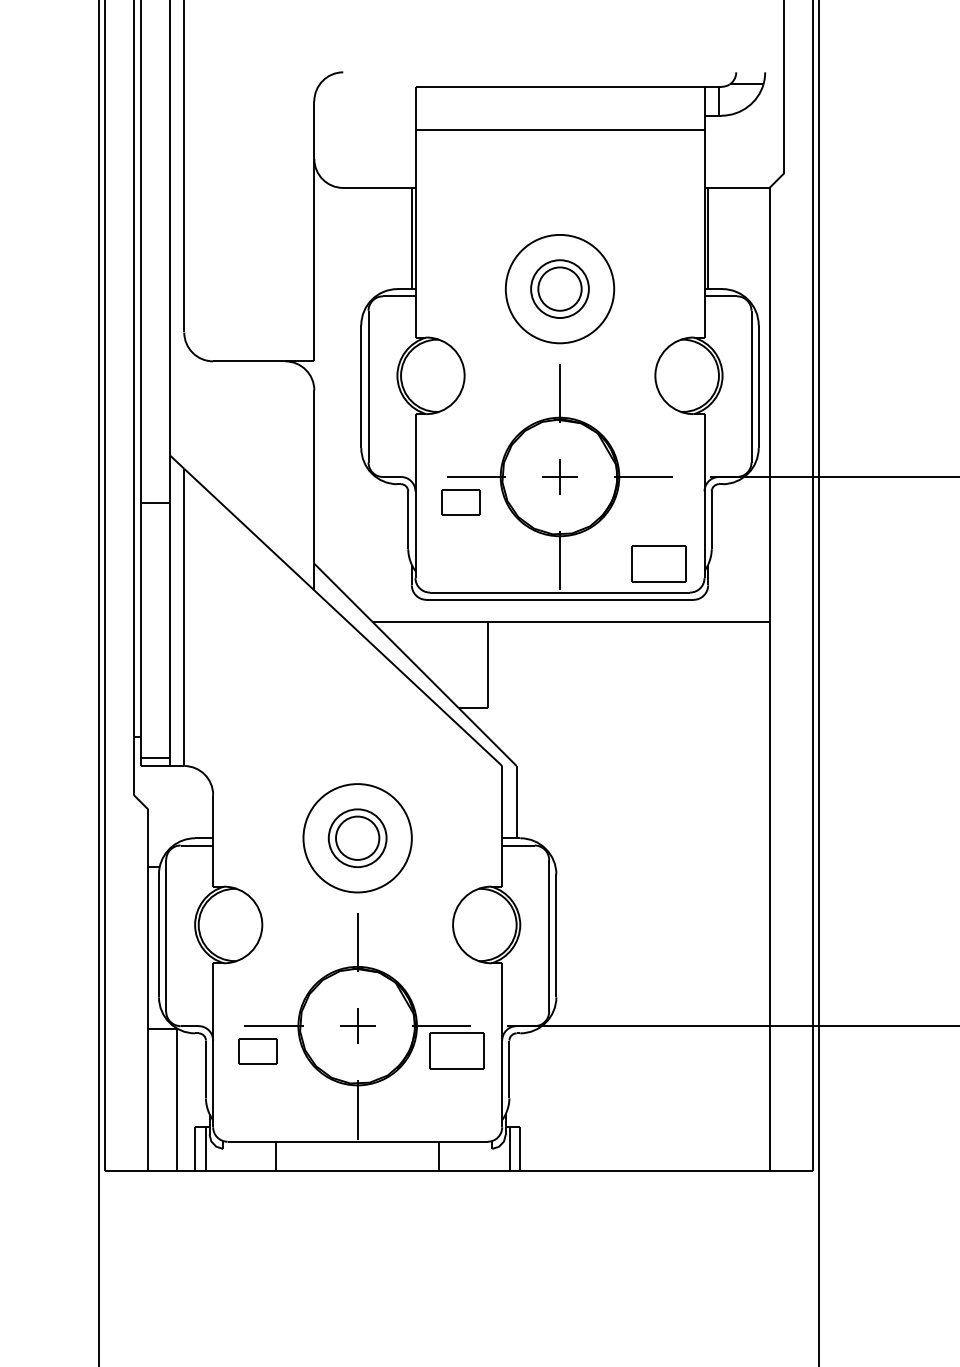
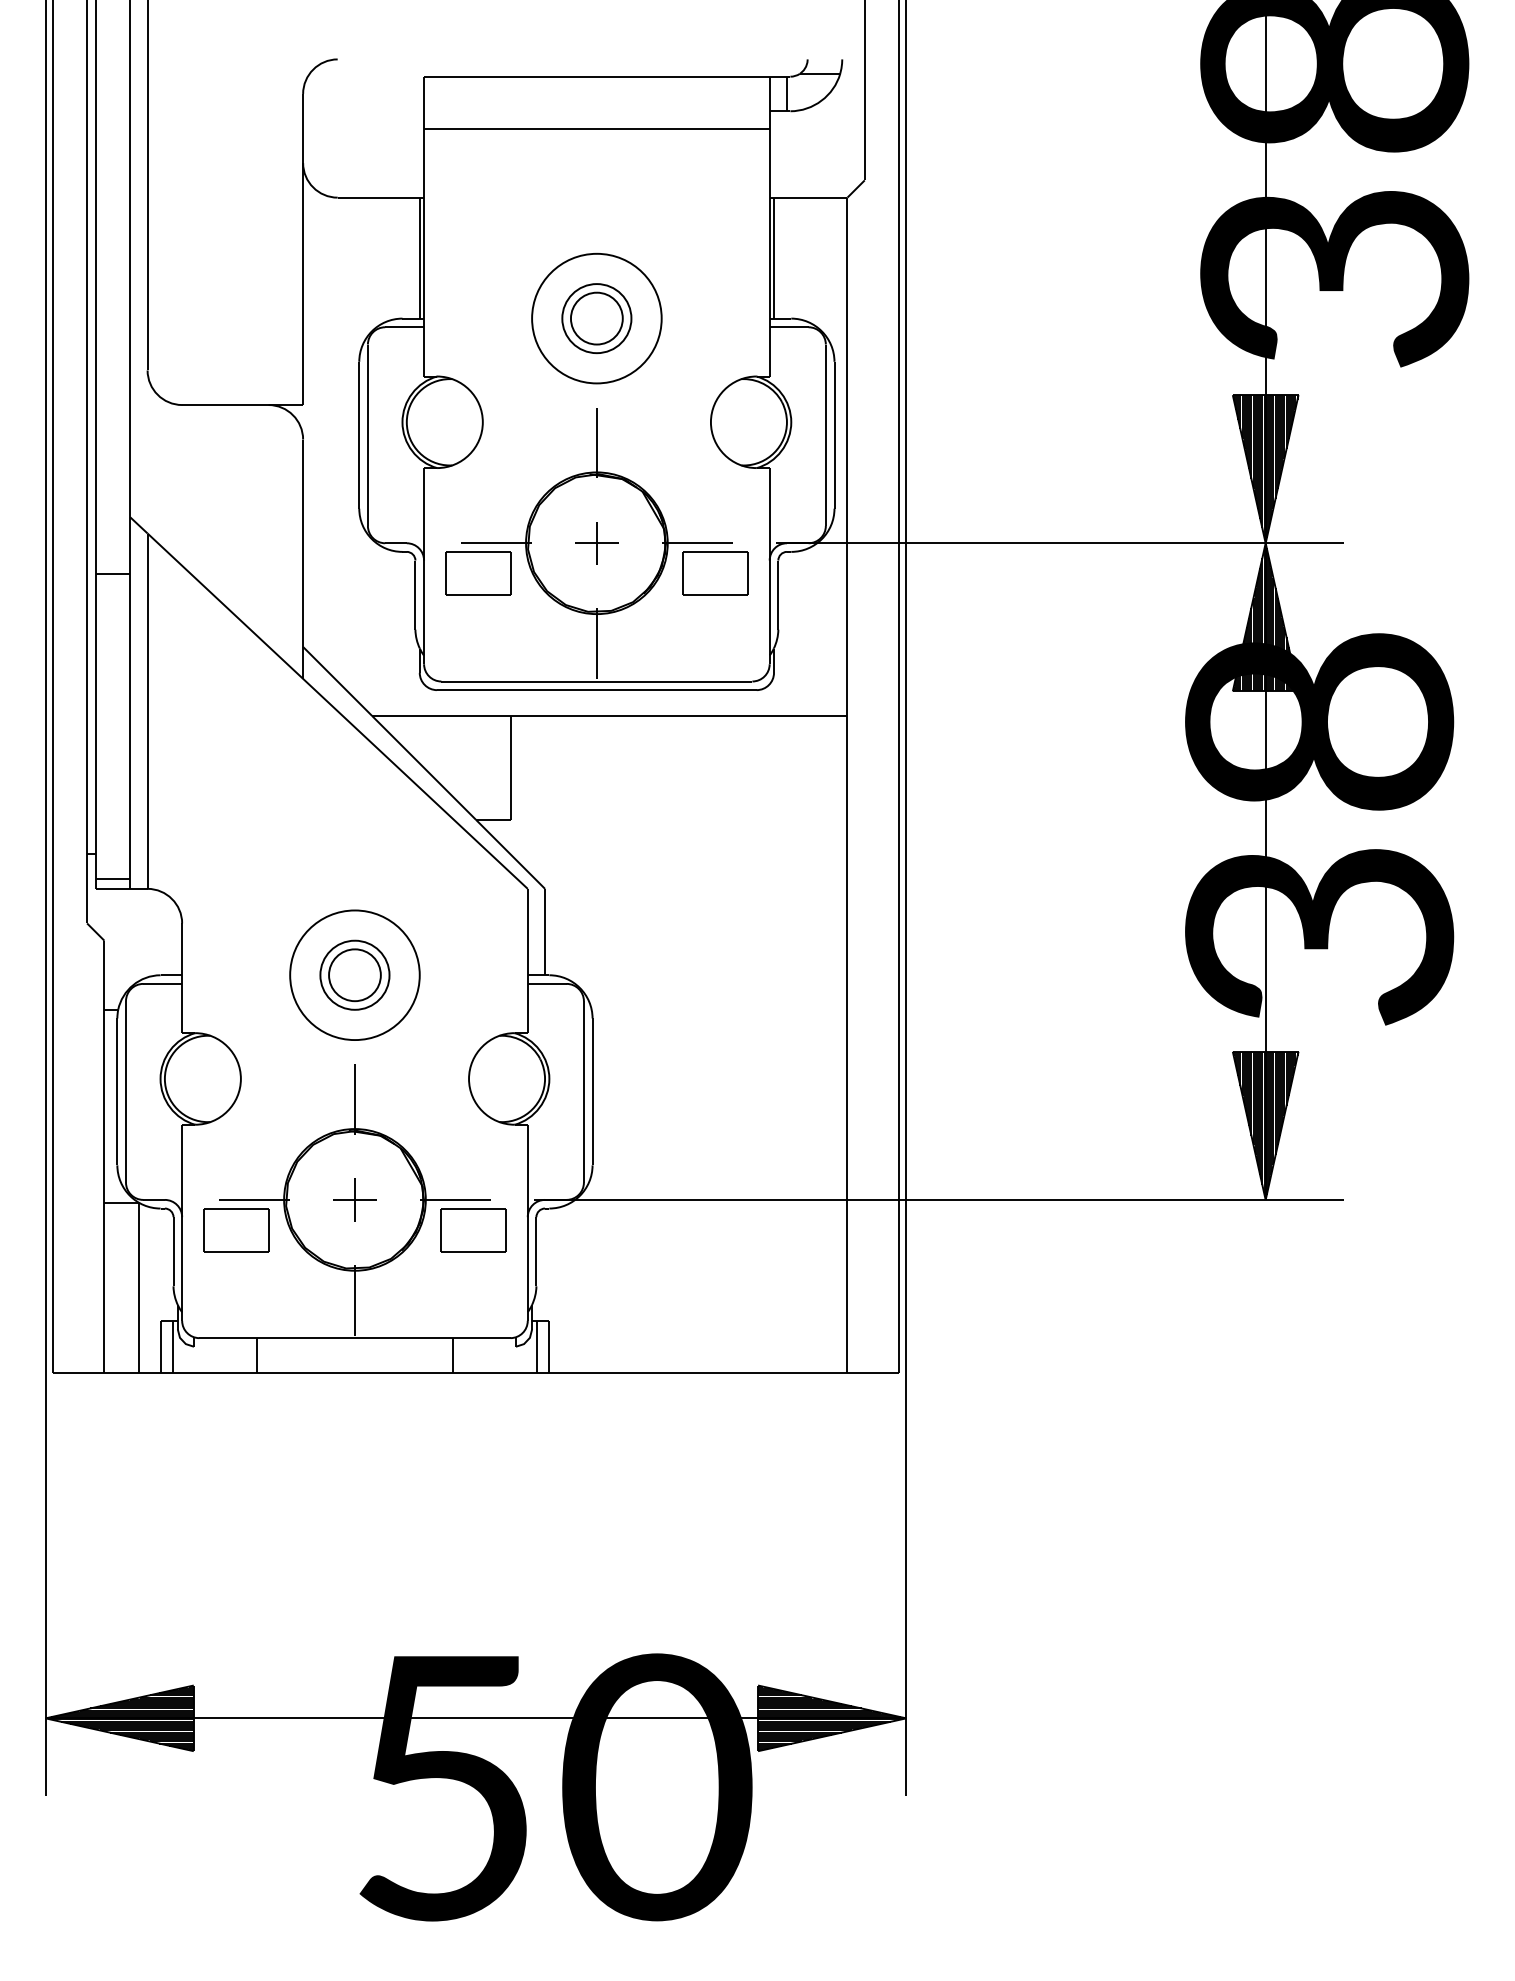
part: (460, 502) -> (478, 573), size x1.43
part: (659, 564) -> (715, 573), moved
part: (258, 1051) -> (236, 1230), size x1.43

